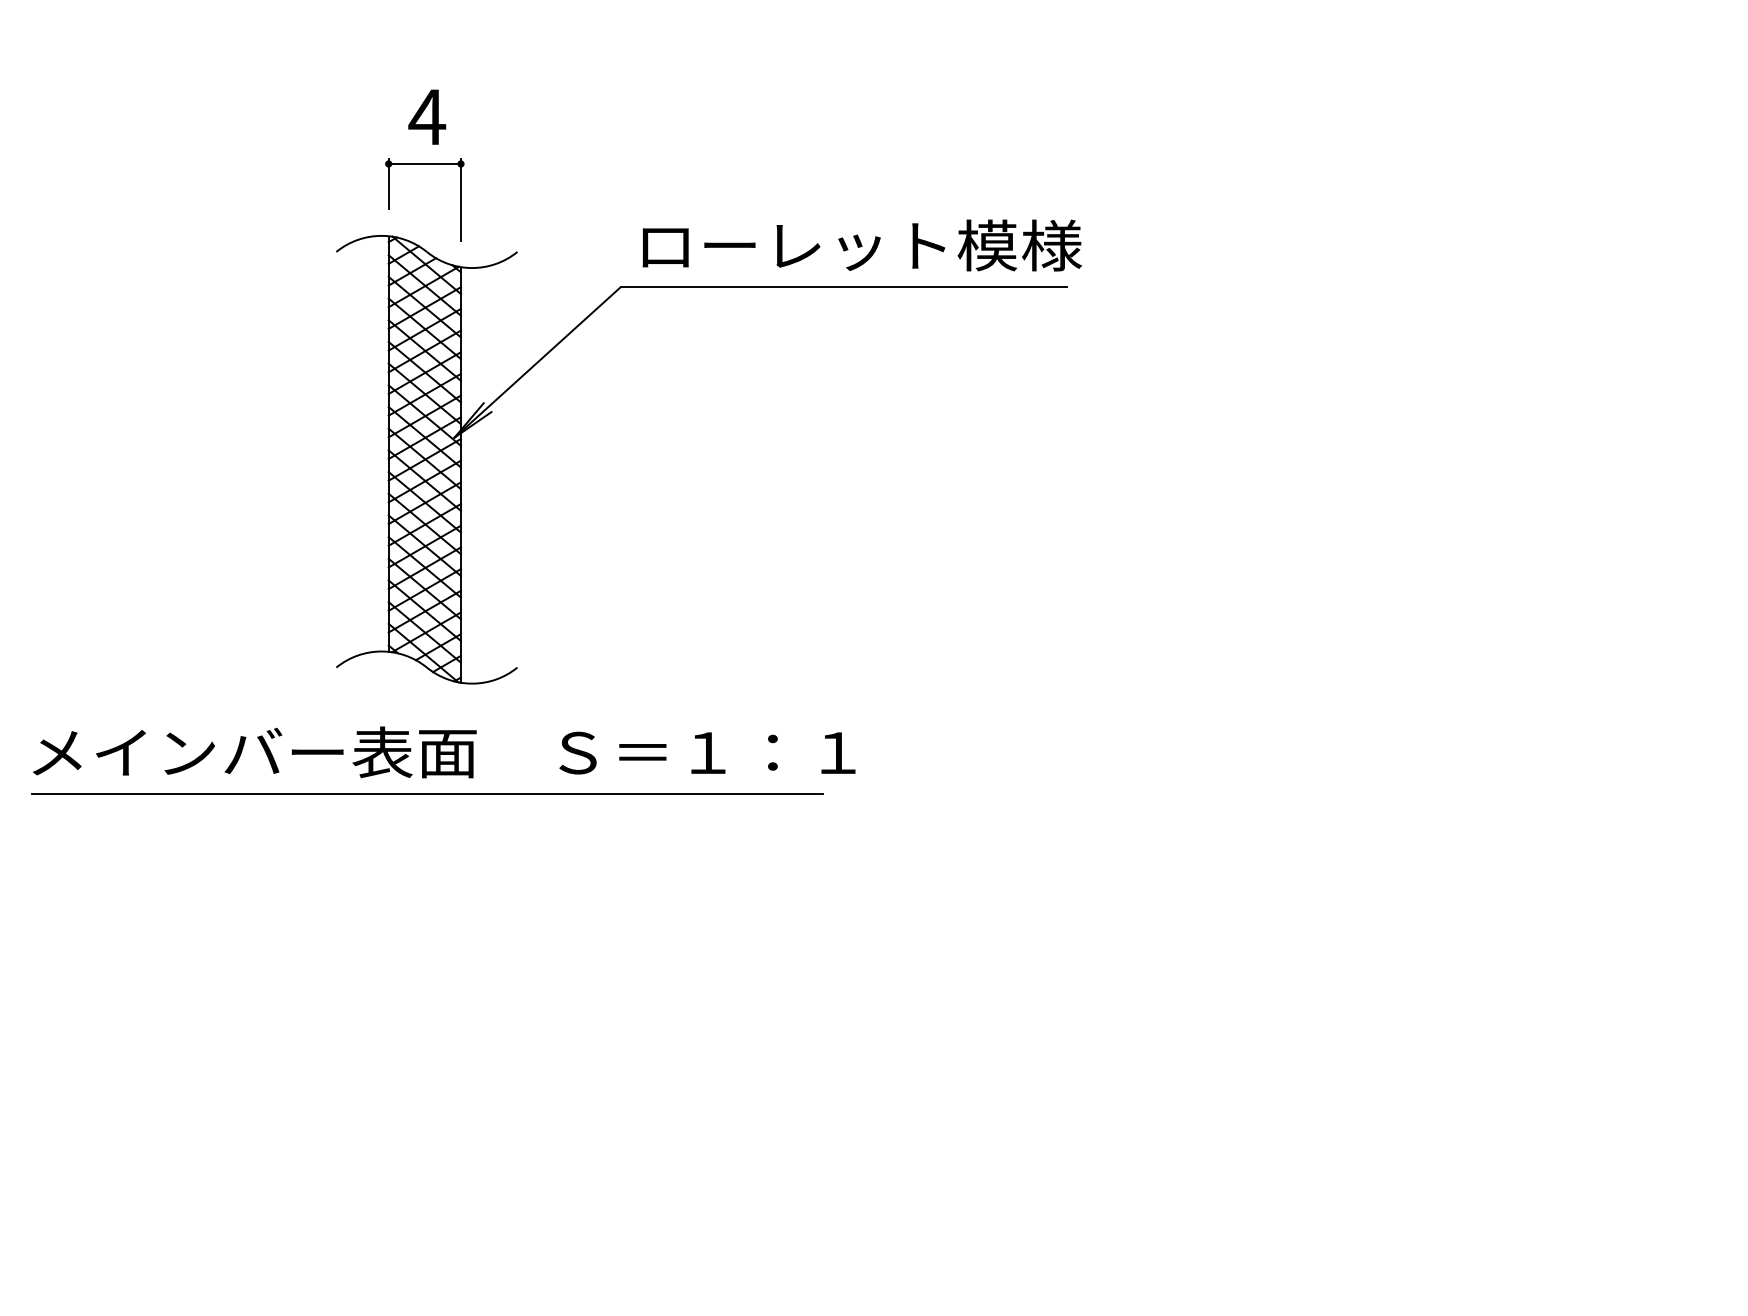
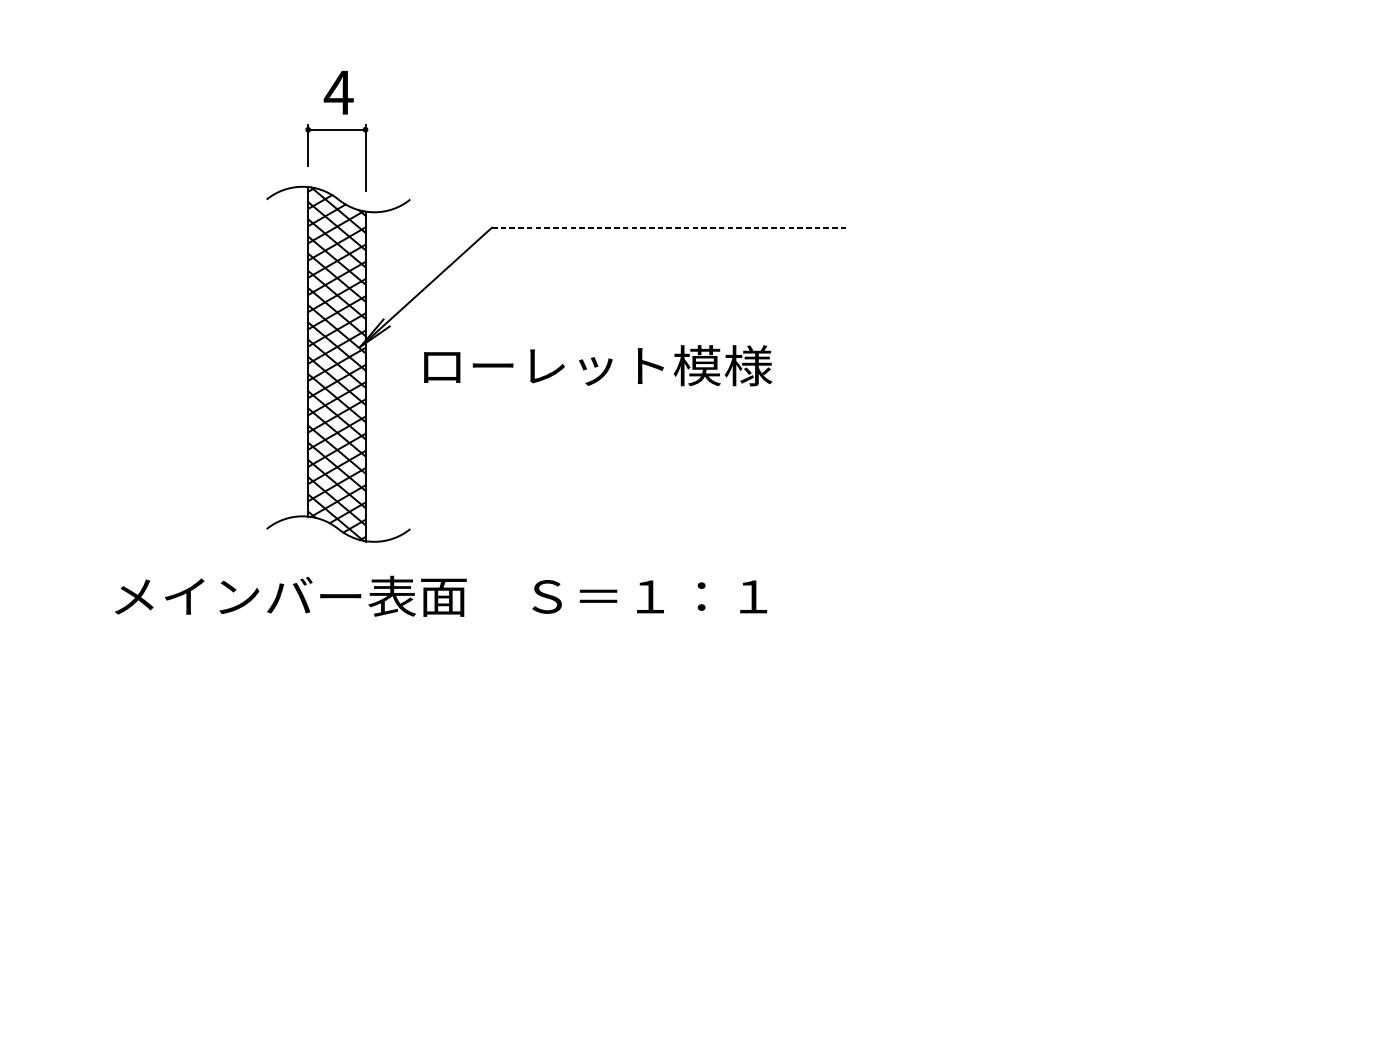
text: (862, 245) -> (598, 365), moved
line: (844, 287) -> (669, 227), solid -> dashed
text: (444, 752) -> (441, 596), moved
line: (427, 793) -> (338, 628), removed

